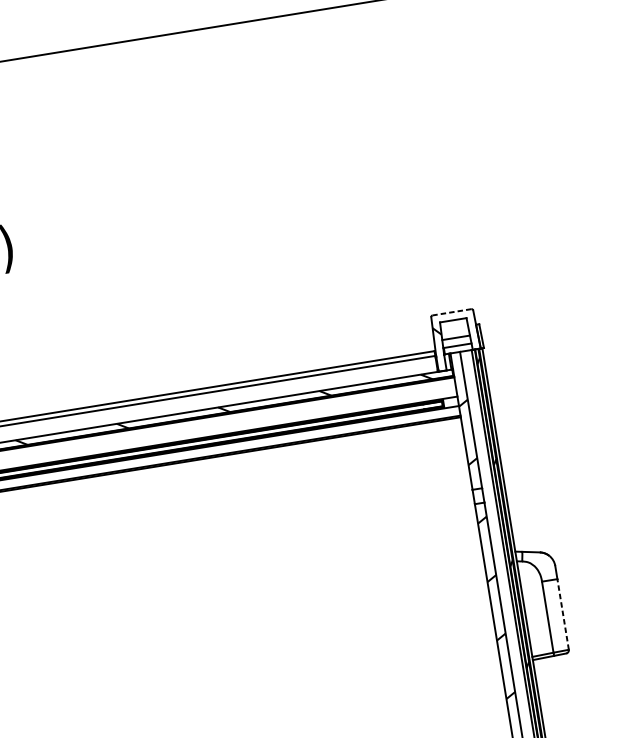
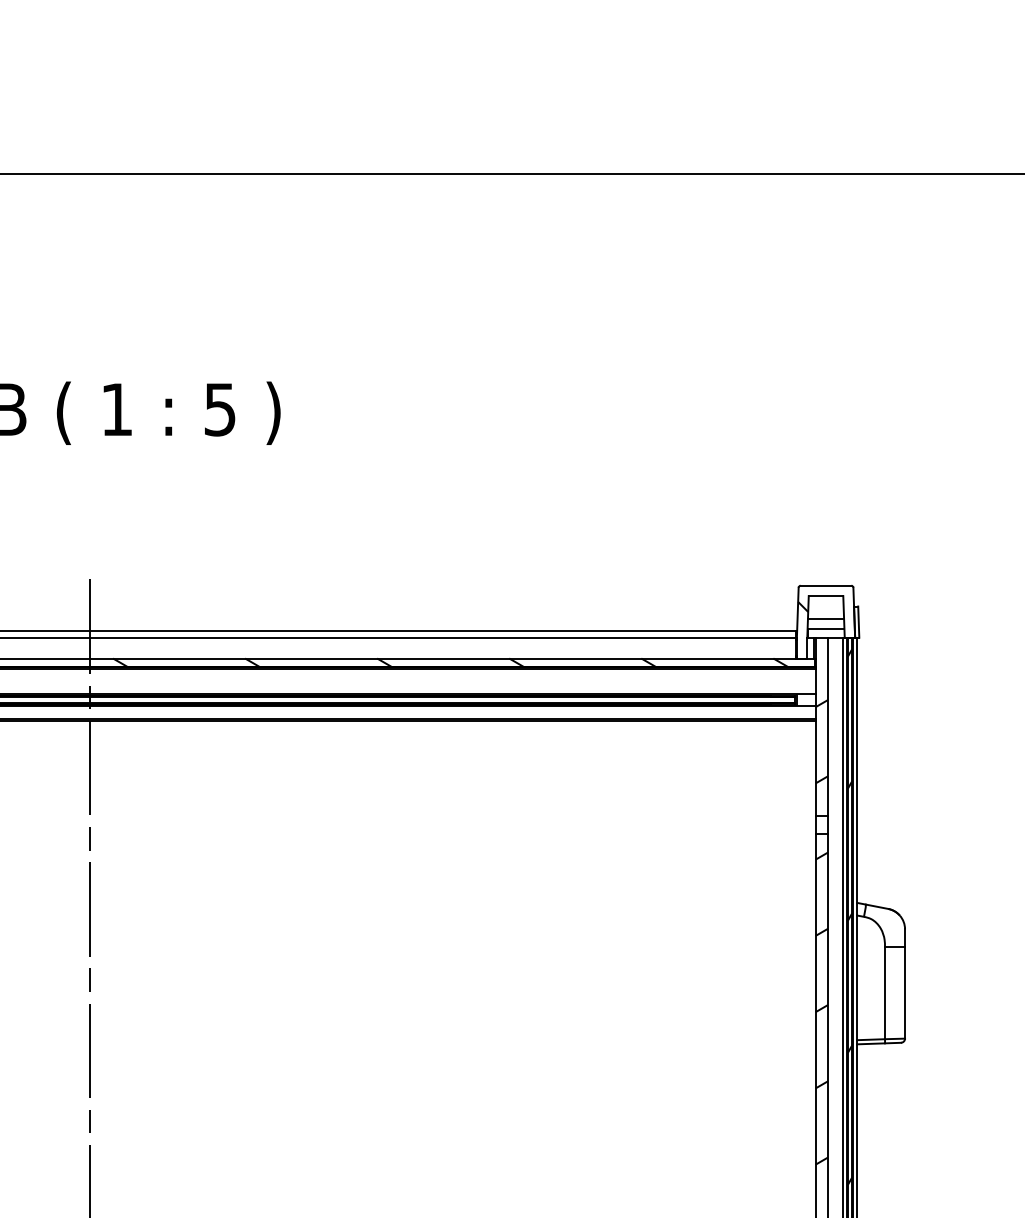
line: (451, 312) -> (825, 585), dashed -> solid
line: (563, 614) -> (905, 992), dashed -> solid

